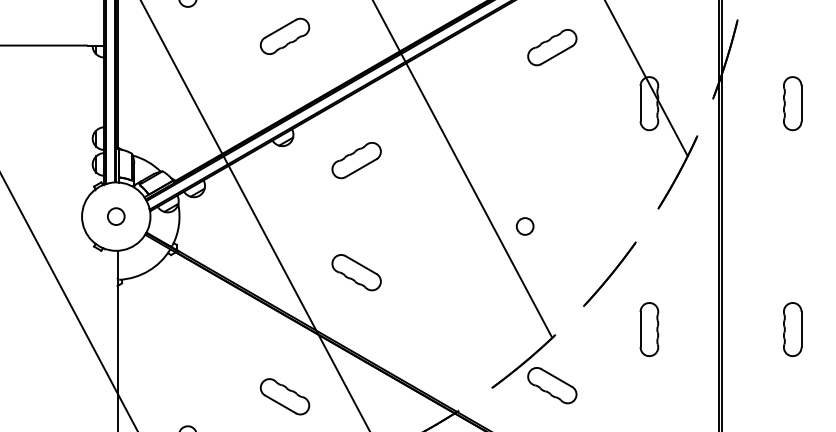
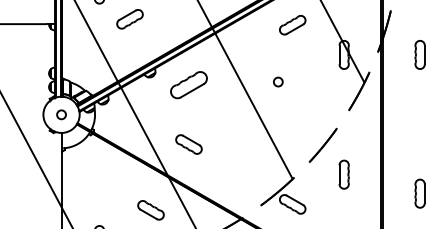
part: (284, 36) -> (129, 19), moved
part: (355, 159) -> (188, 84), size x1.4
circle: (525, 225) -> (278, 81), moved
part: (791, 329) -> (419, 193), moved

